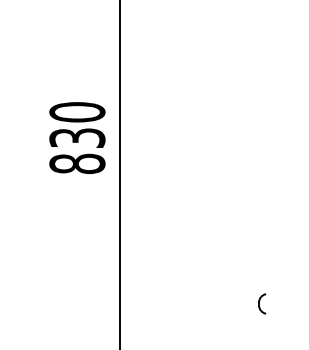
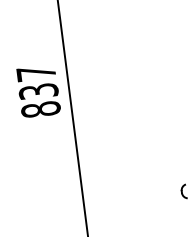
text: (77, 112) -> (36, 73), 830 -> 837

